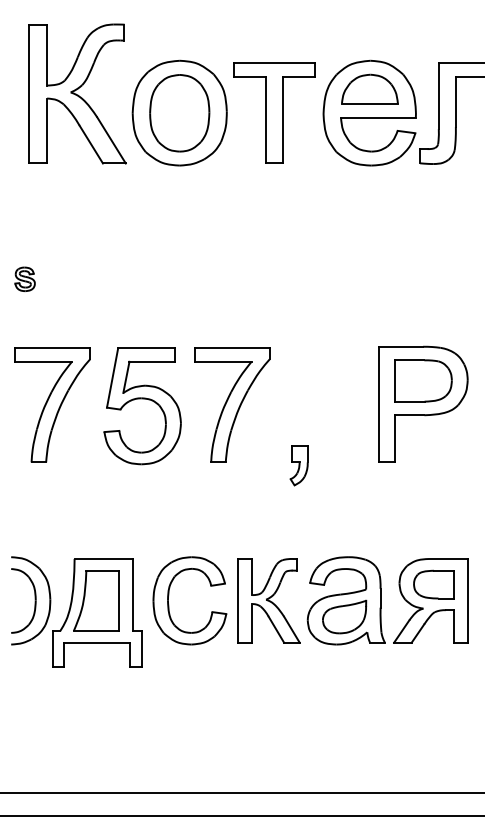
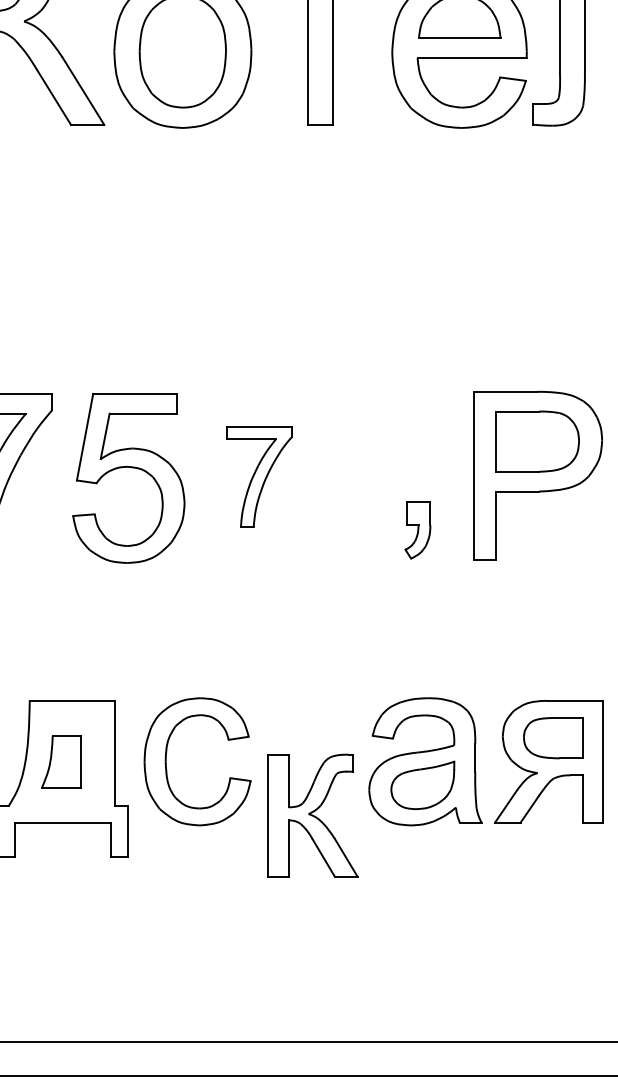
part: (232, 404) -> (259, 475), size x0.6
part: (298, 465) -> (416, 529), moved
part: (96, 600) -> (61, 761), size x0.6
part: (268, 600) -> (312, 815), moved

